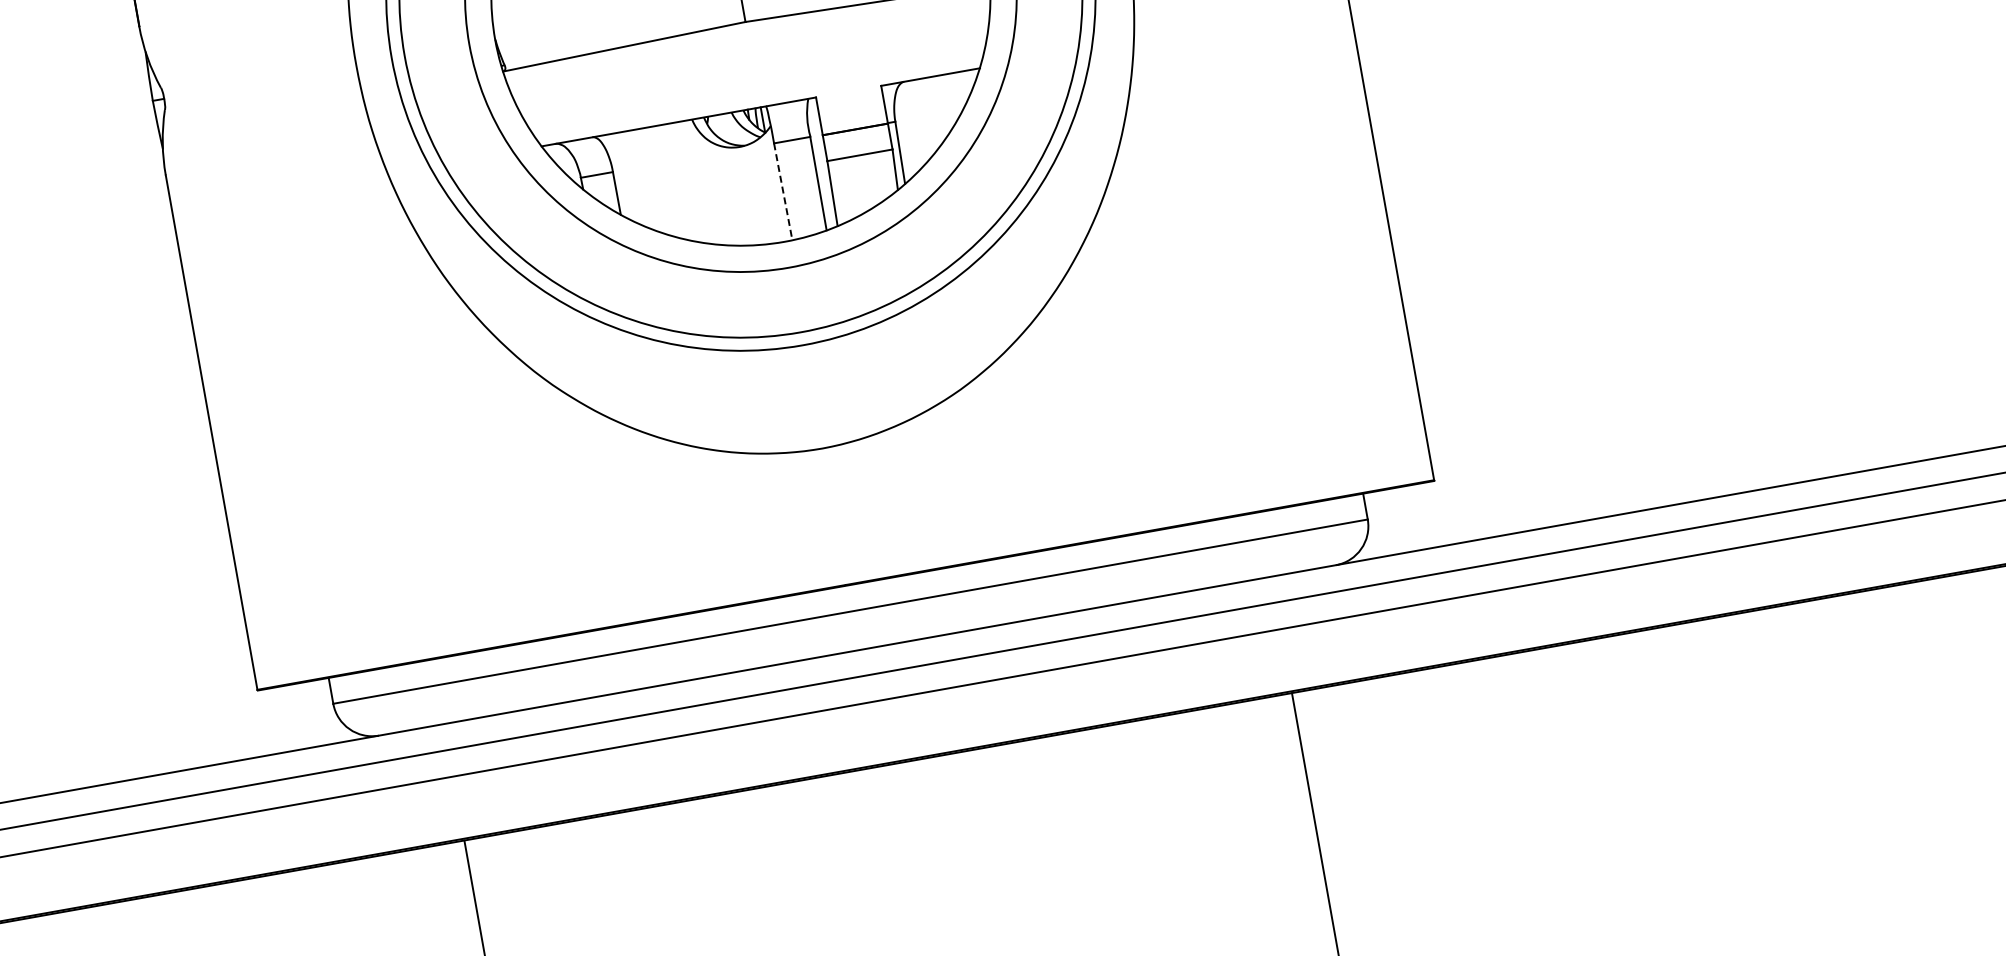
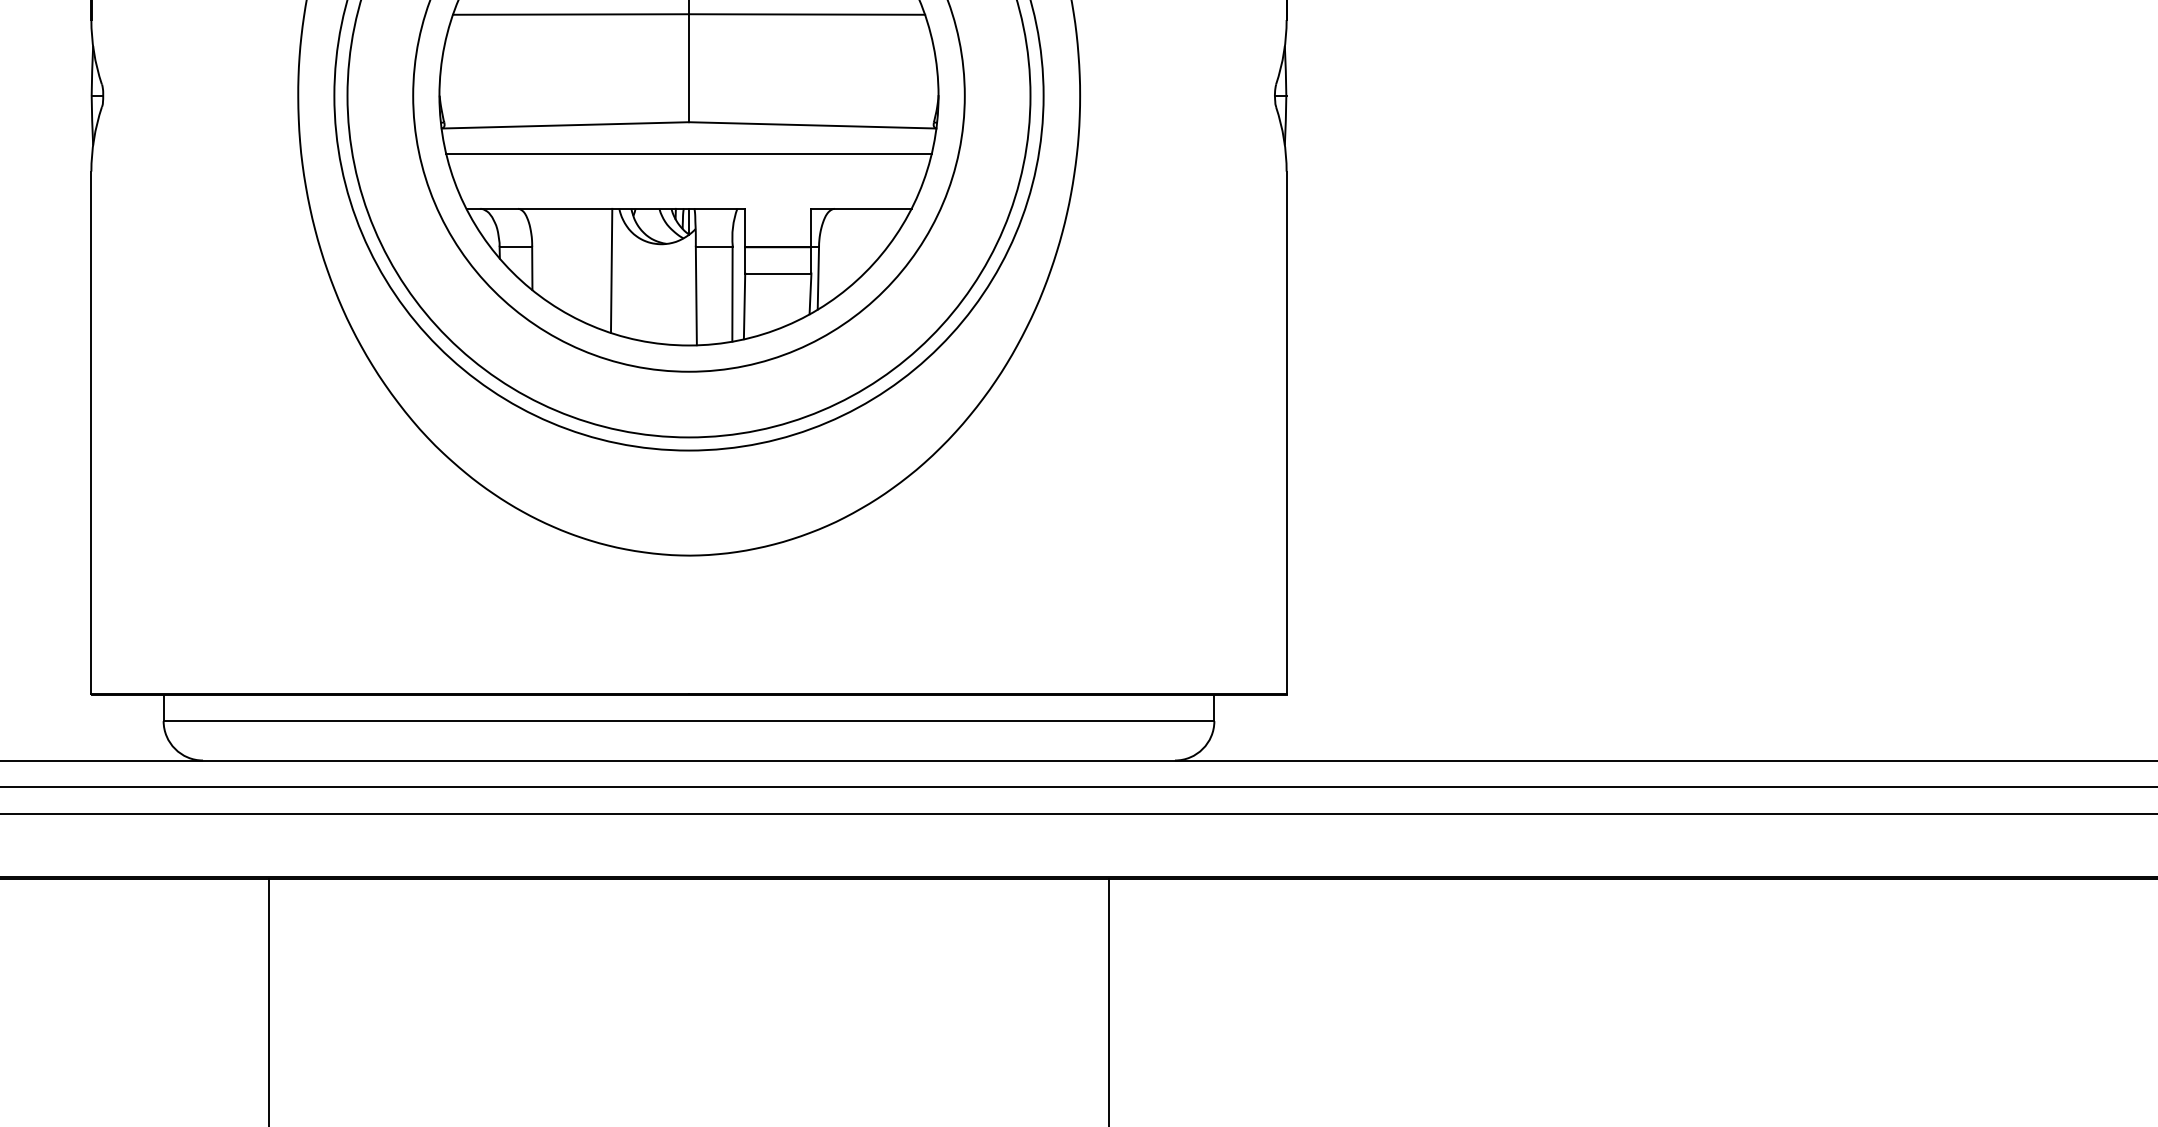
line: (750, 52) -> (688, 153), added
line: (695, 181) -> (611, 270), added
line: (783, 192) -> (696, 296), dashed -> solid

